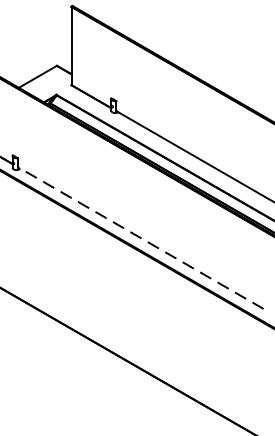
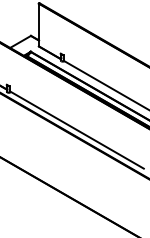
line: (140, 237) -> (76, 129), dashed -> solid

